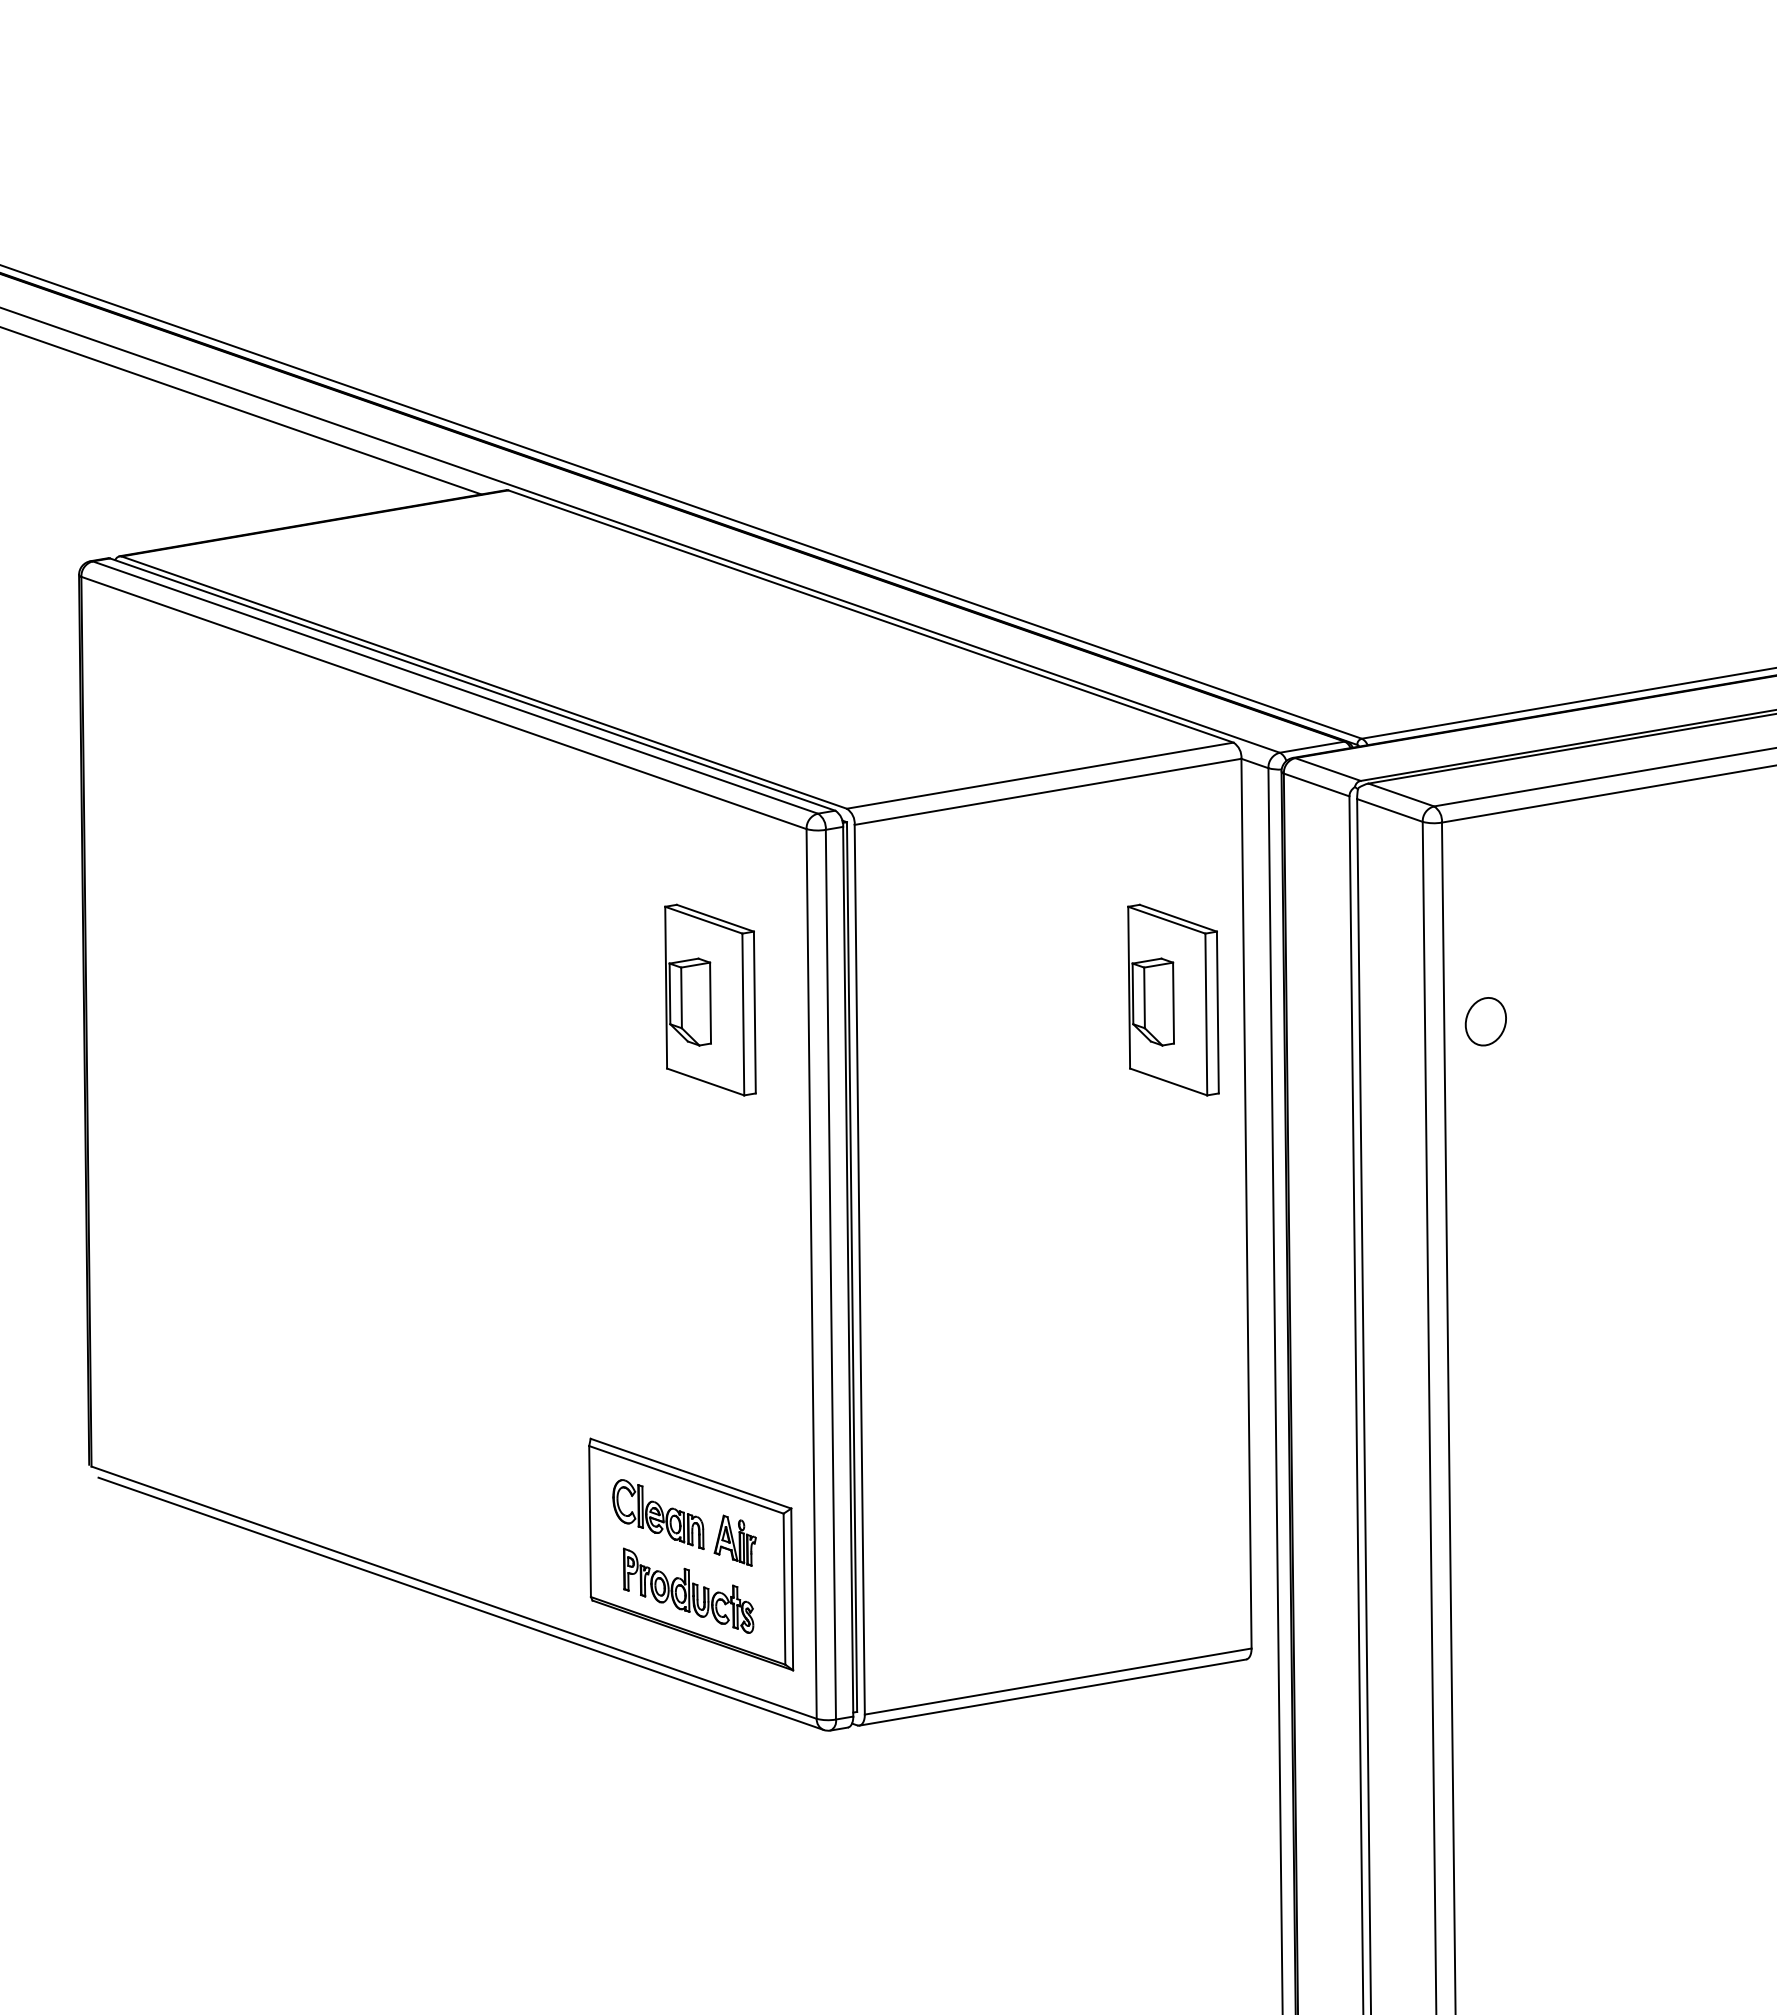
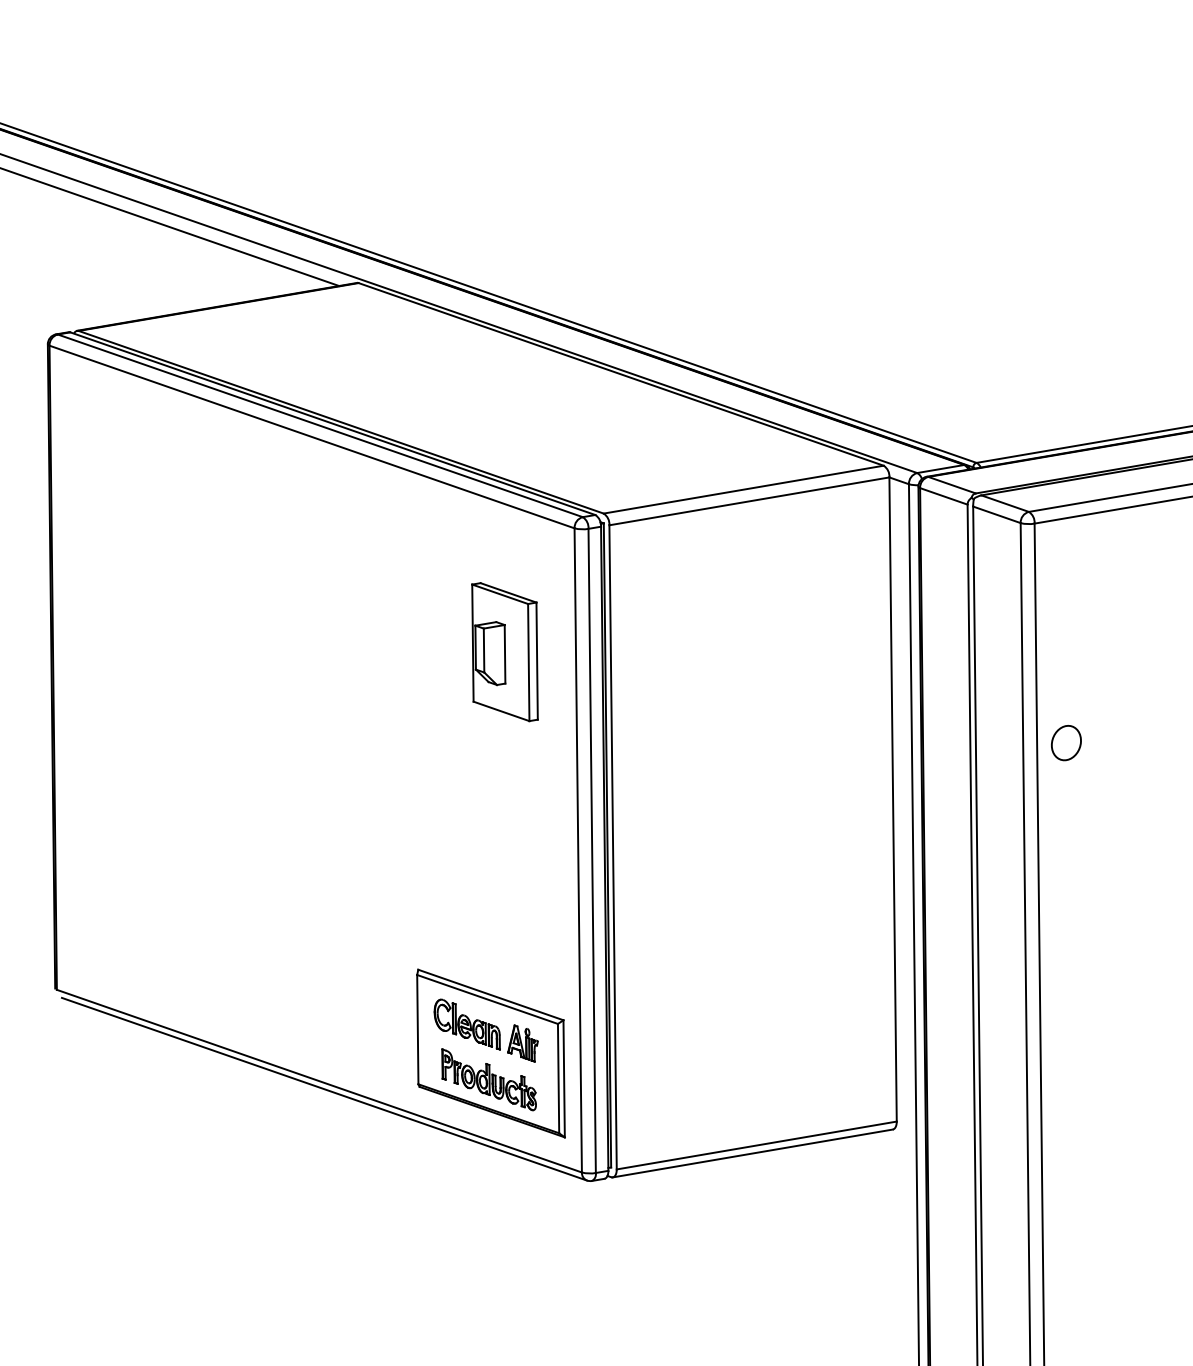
part: (1173, 999) -> (840, 651), removed
part: (1485, 1021) -> (1066, 742), moved

